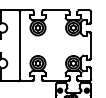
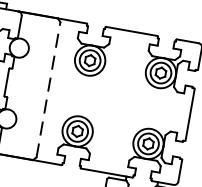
line: (20, 45) -> (49, 89), solid -> dashed

